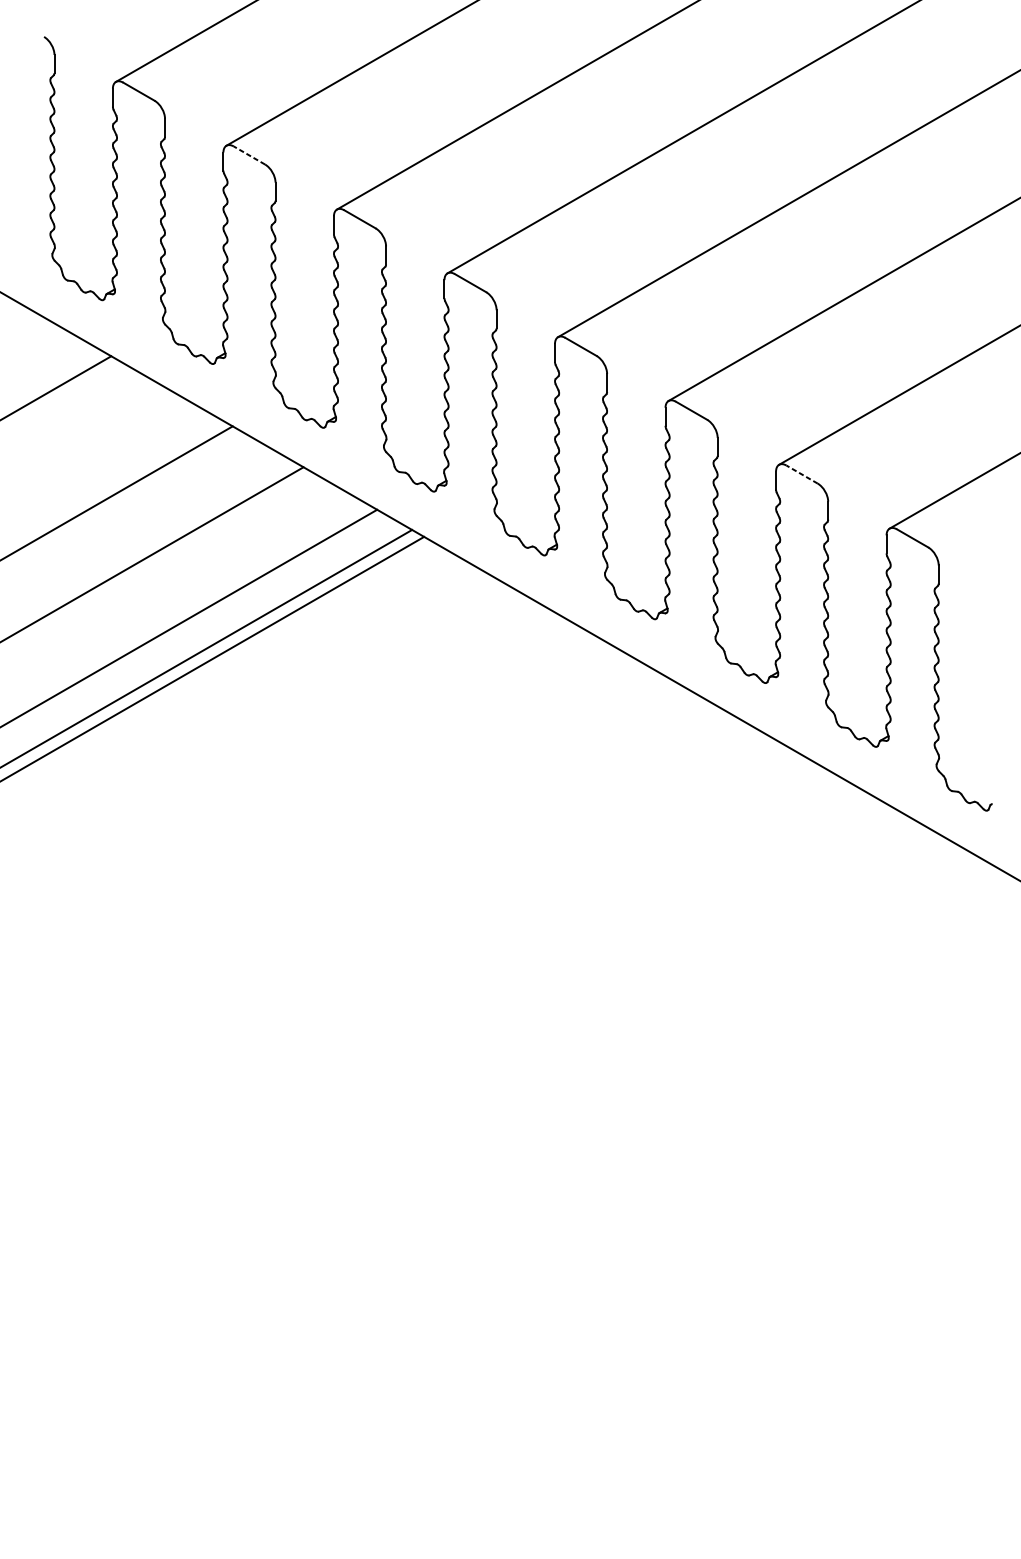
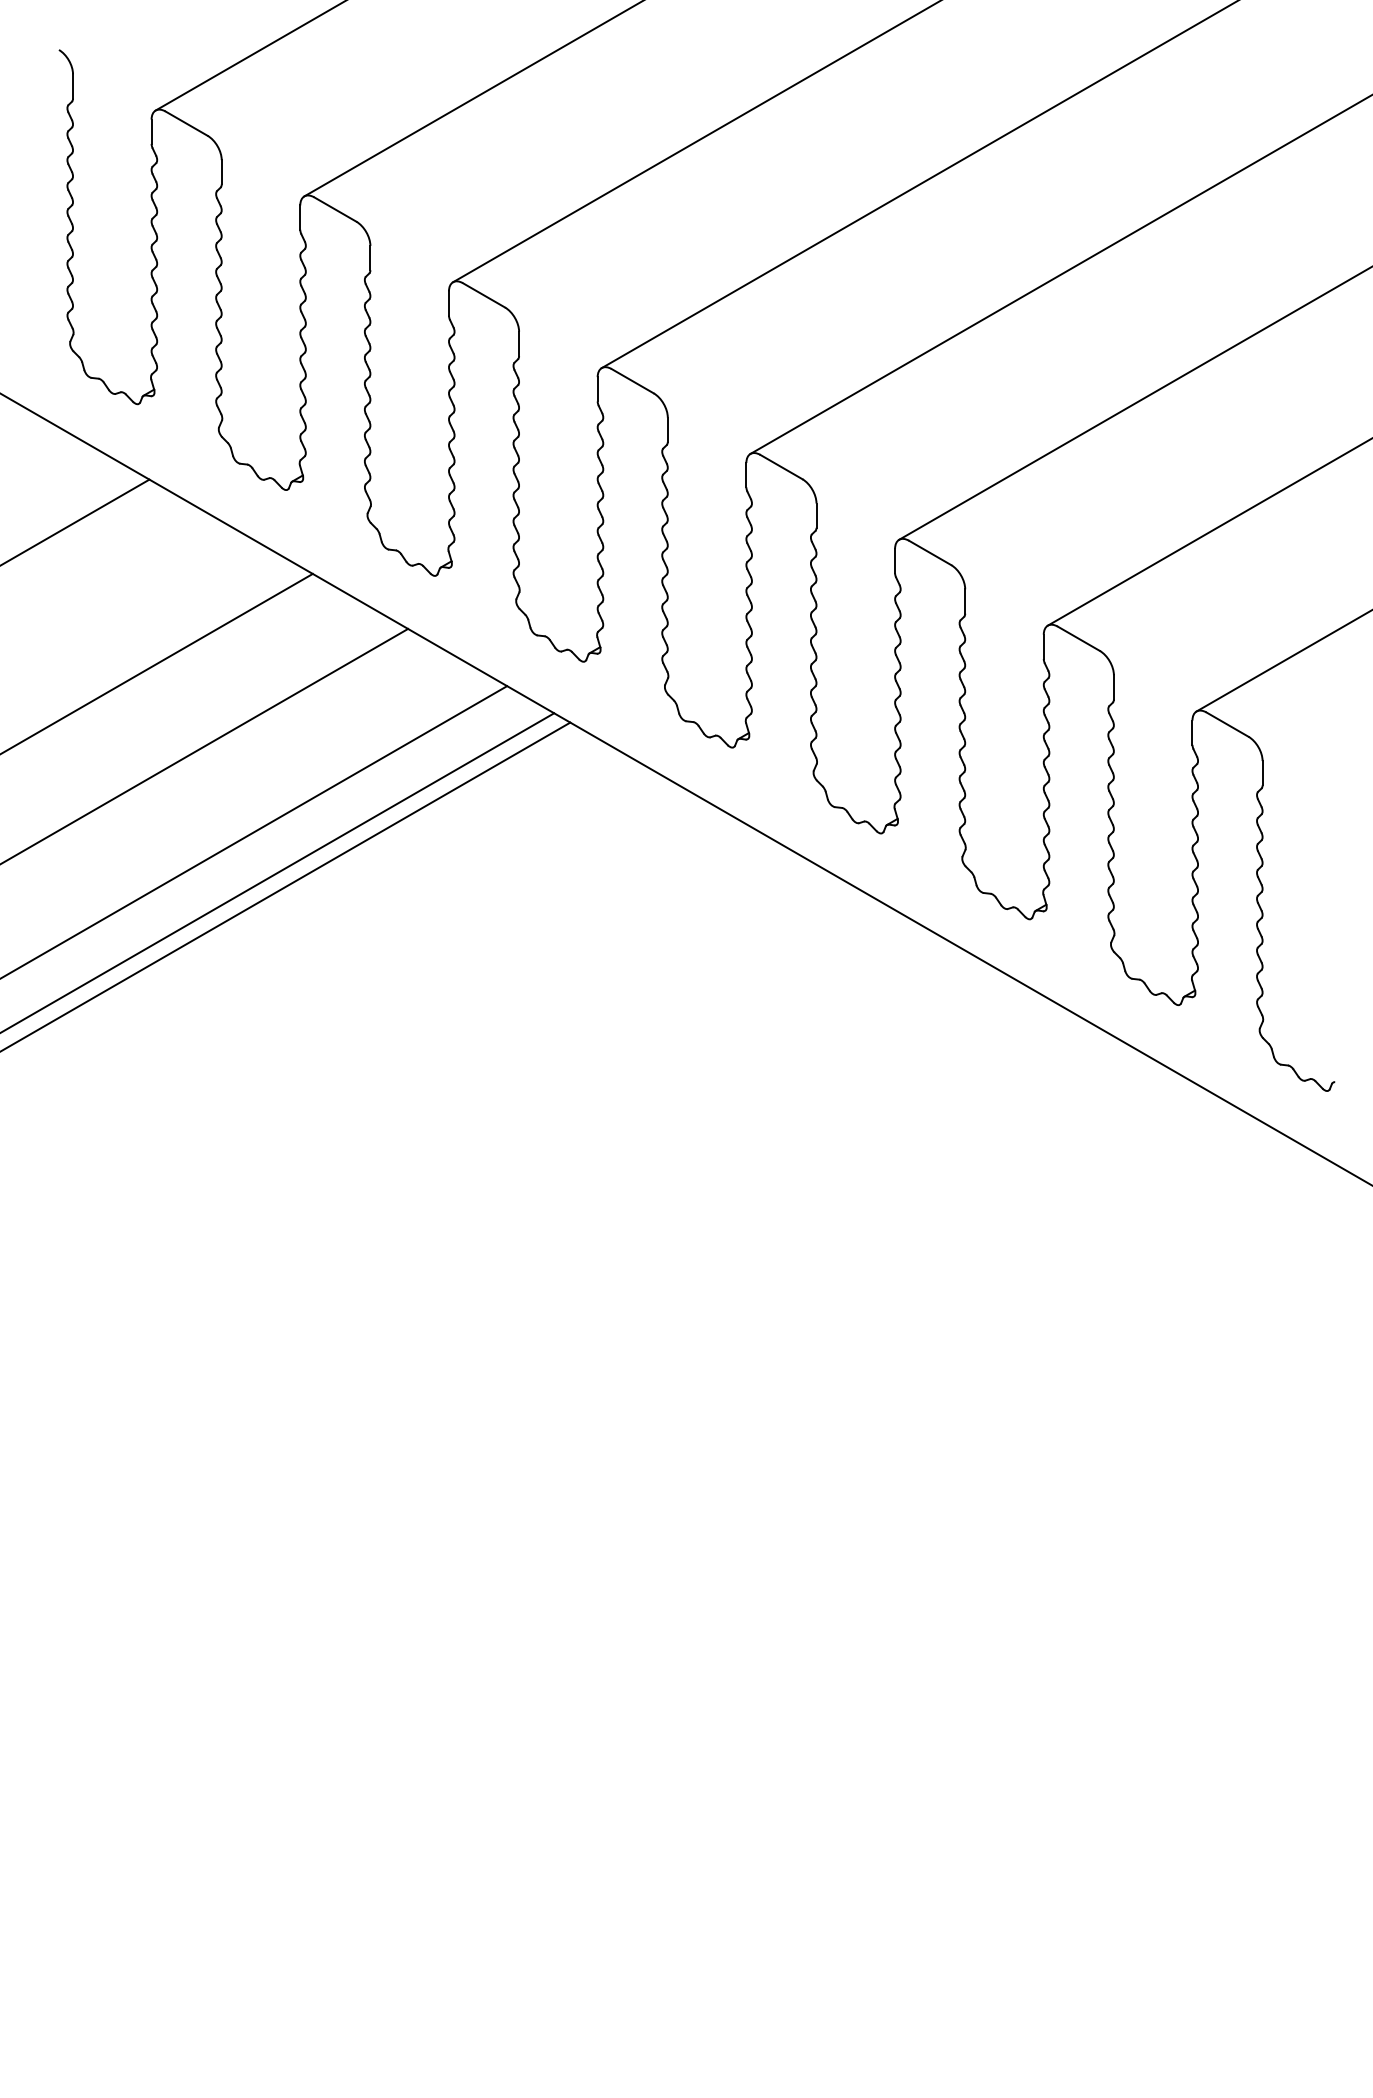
line: (248, 155) -> (334, 209), dashed -> solid
line: (801, 474) -> (1078, 638), dashed -> solid

